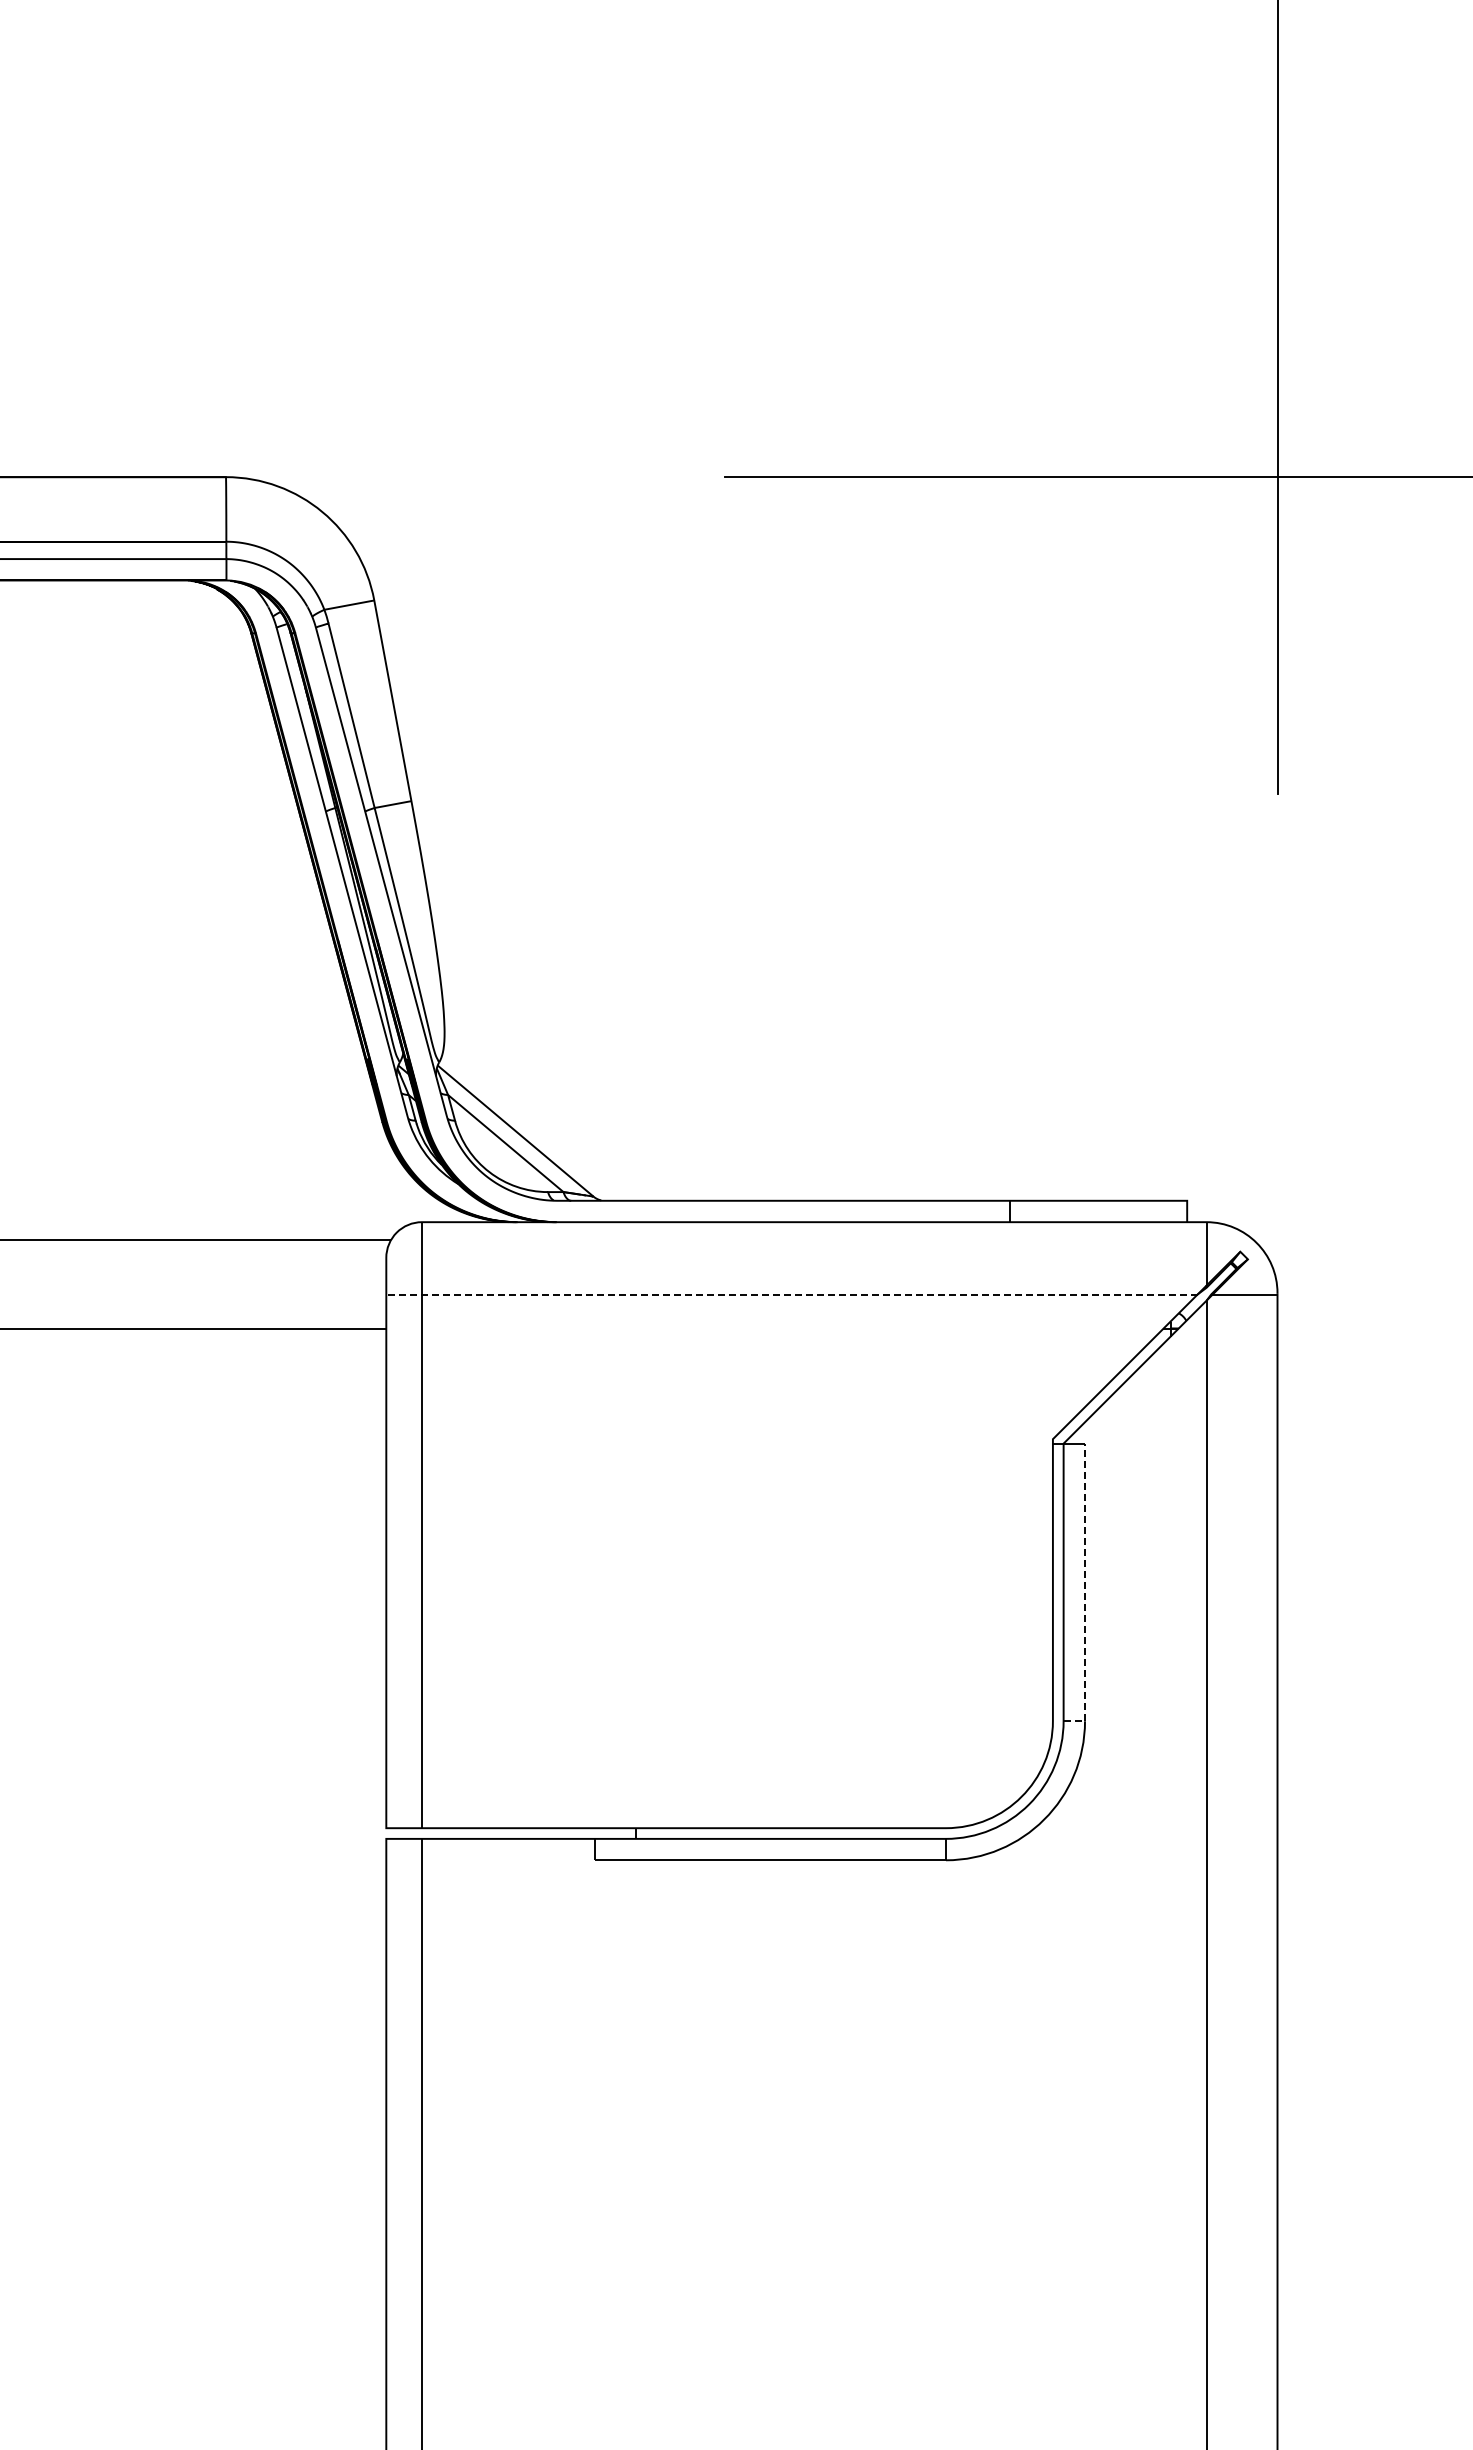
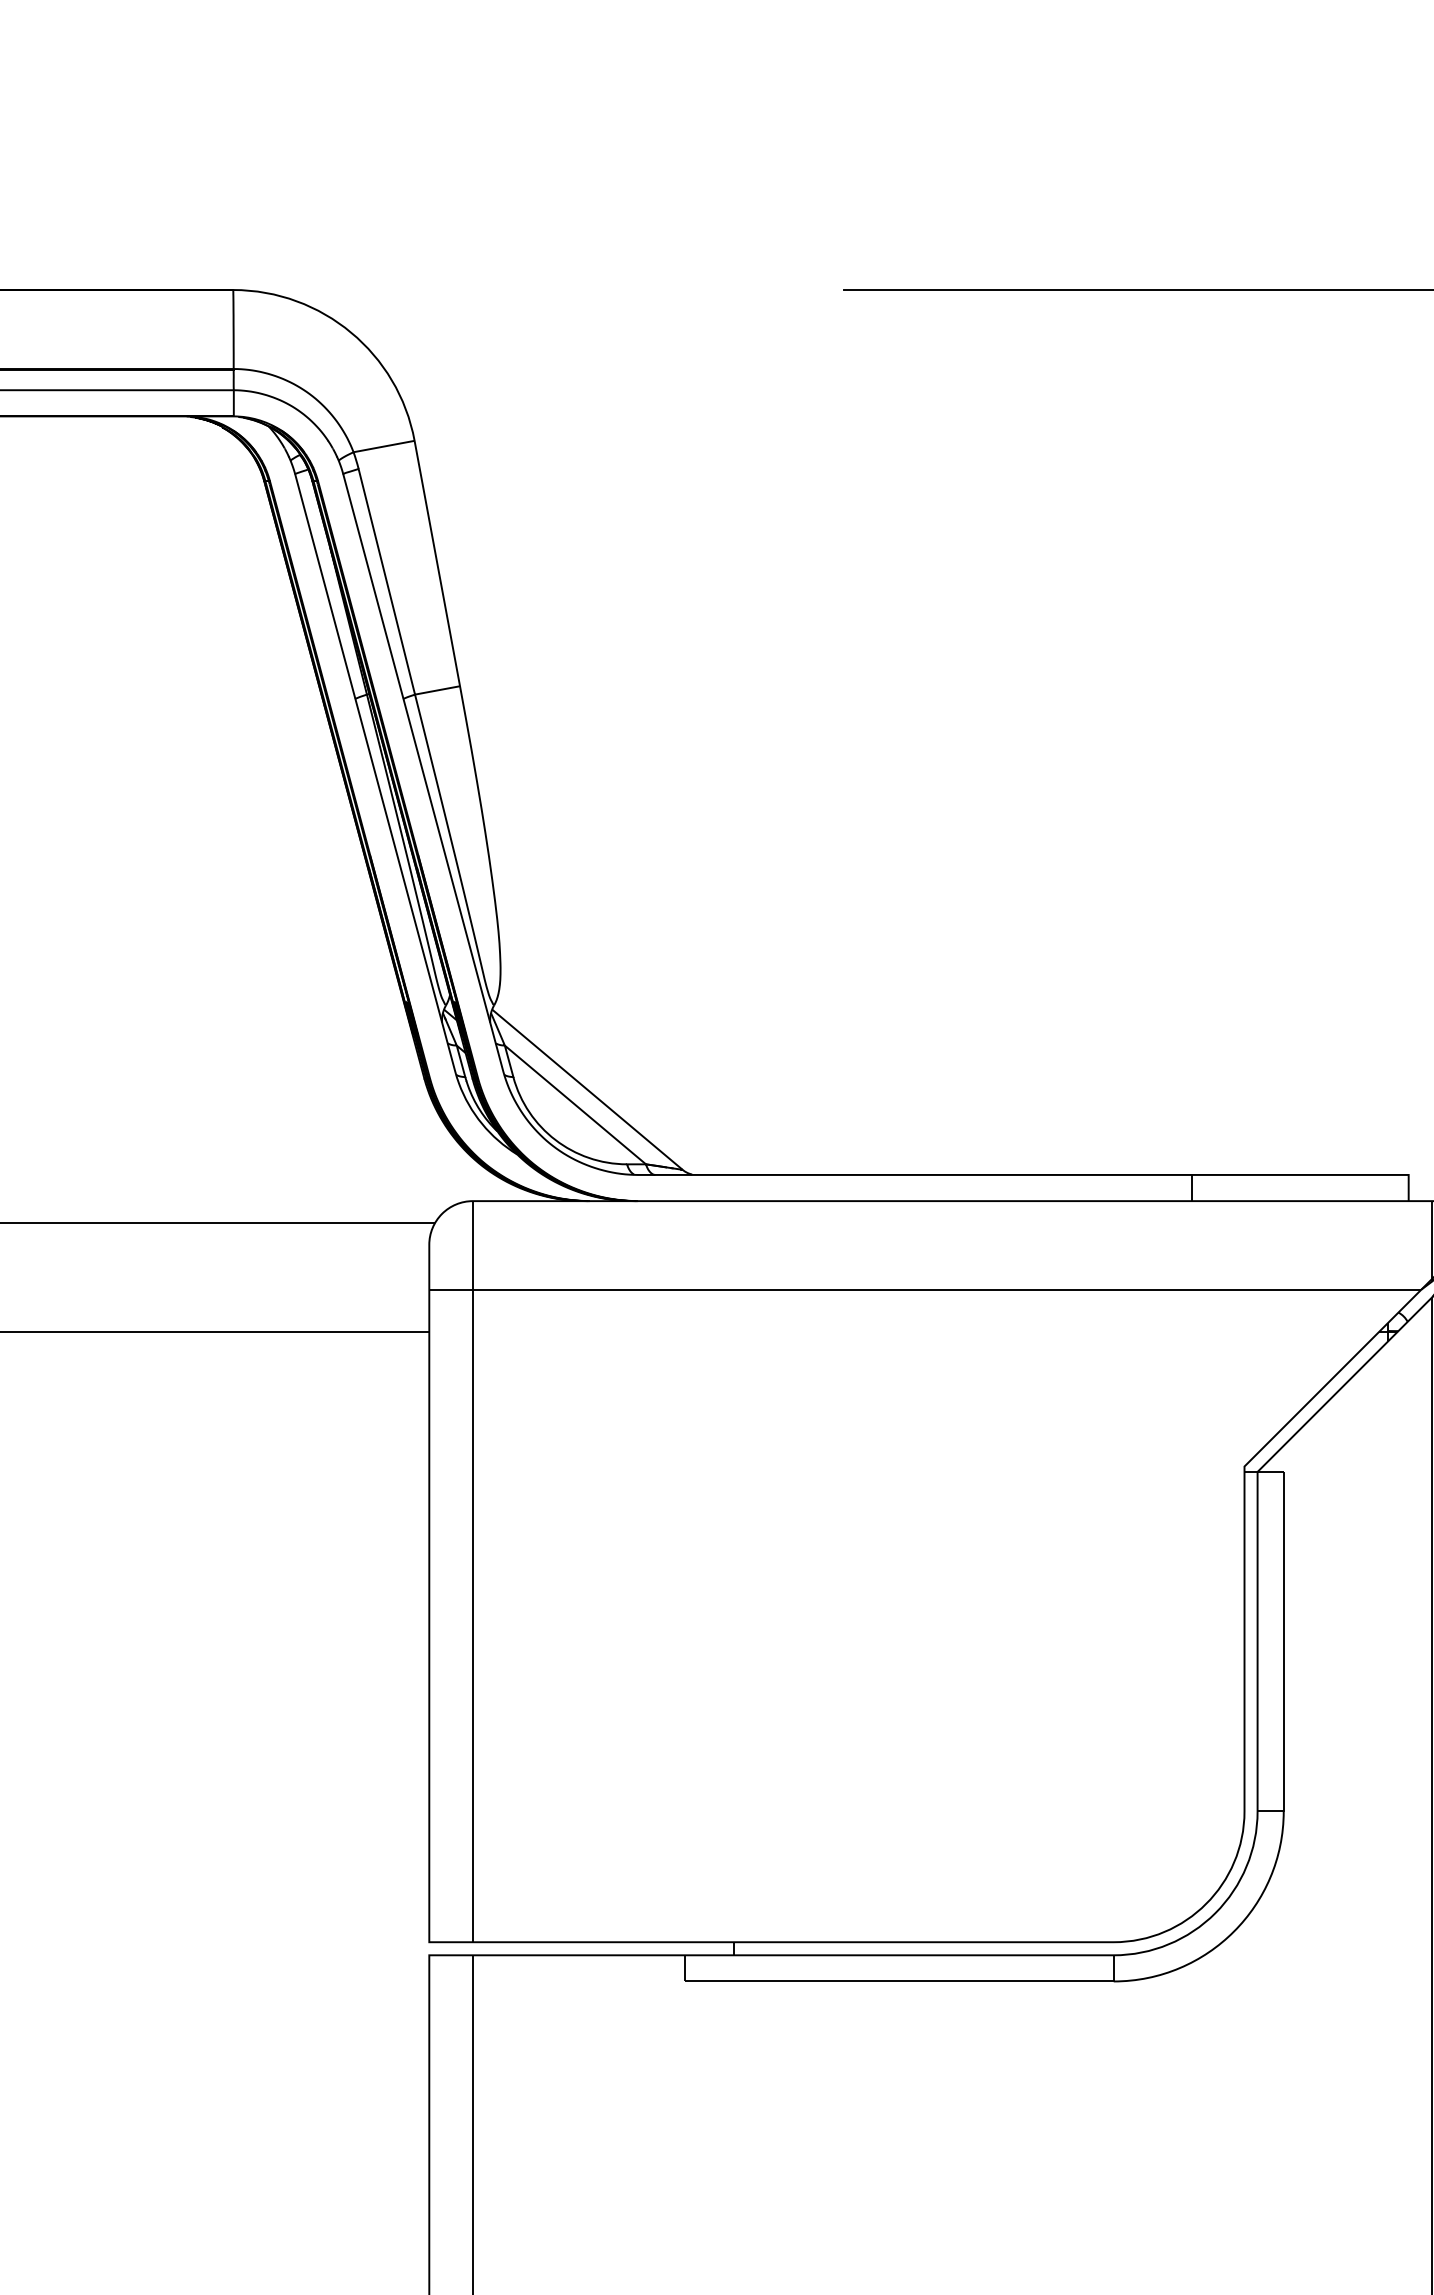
line: (791, 1294) -> (924, 1289), dashed -> solid
line: (1085, 1593) -> (1284, 1655), dashed -> solid

